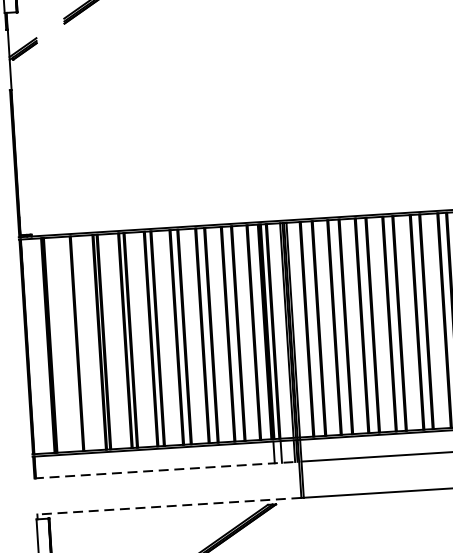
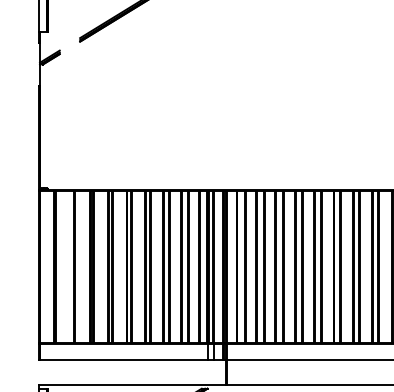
line: (167, 469) -> (132, 359), dashed -> solid
line: (169, 506) -> (132, 385), dashed -> solid

